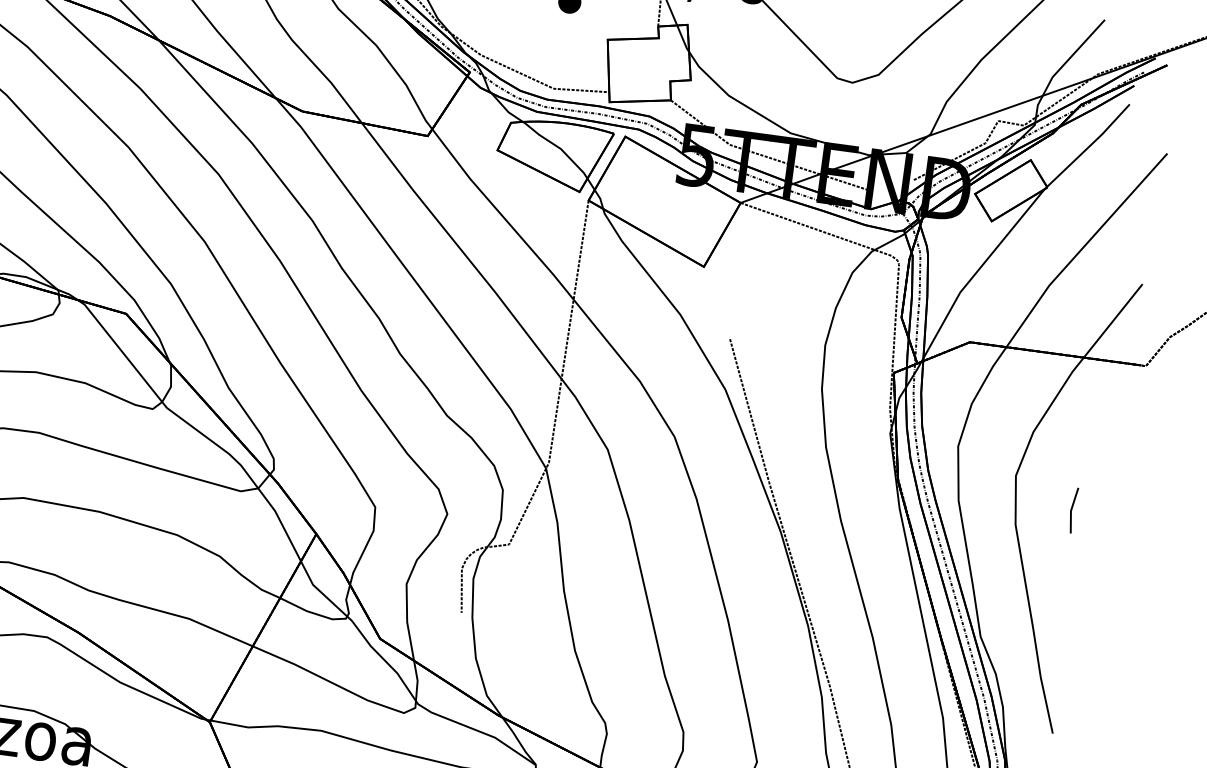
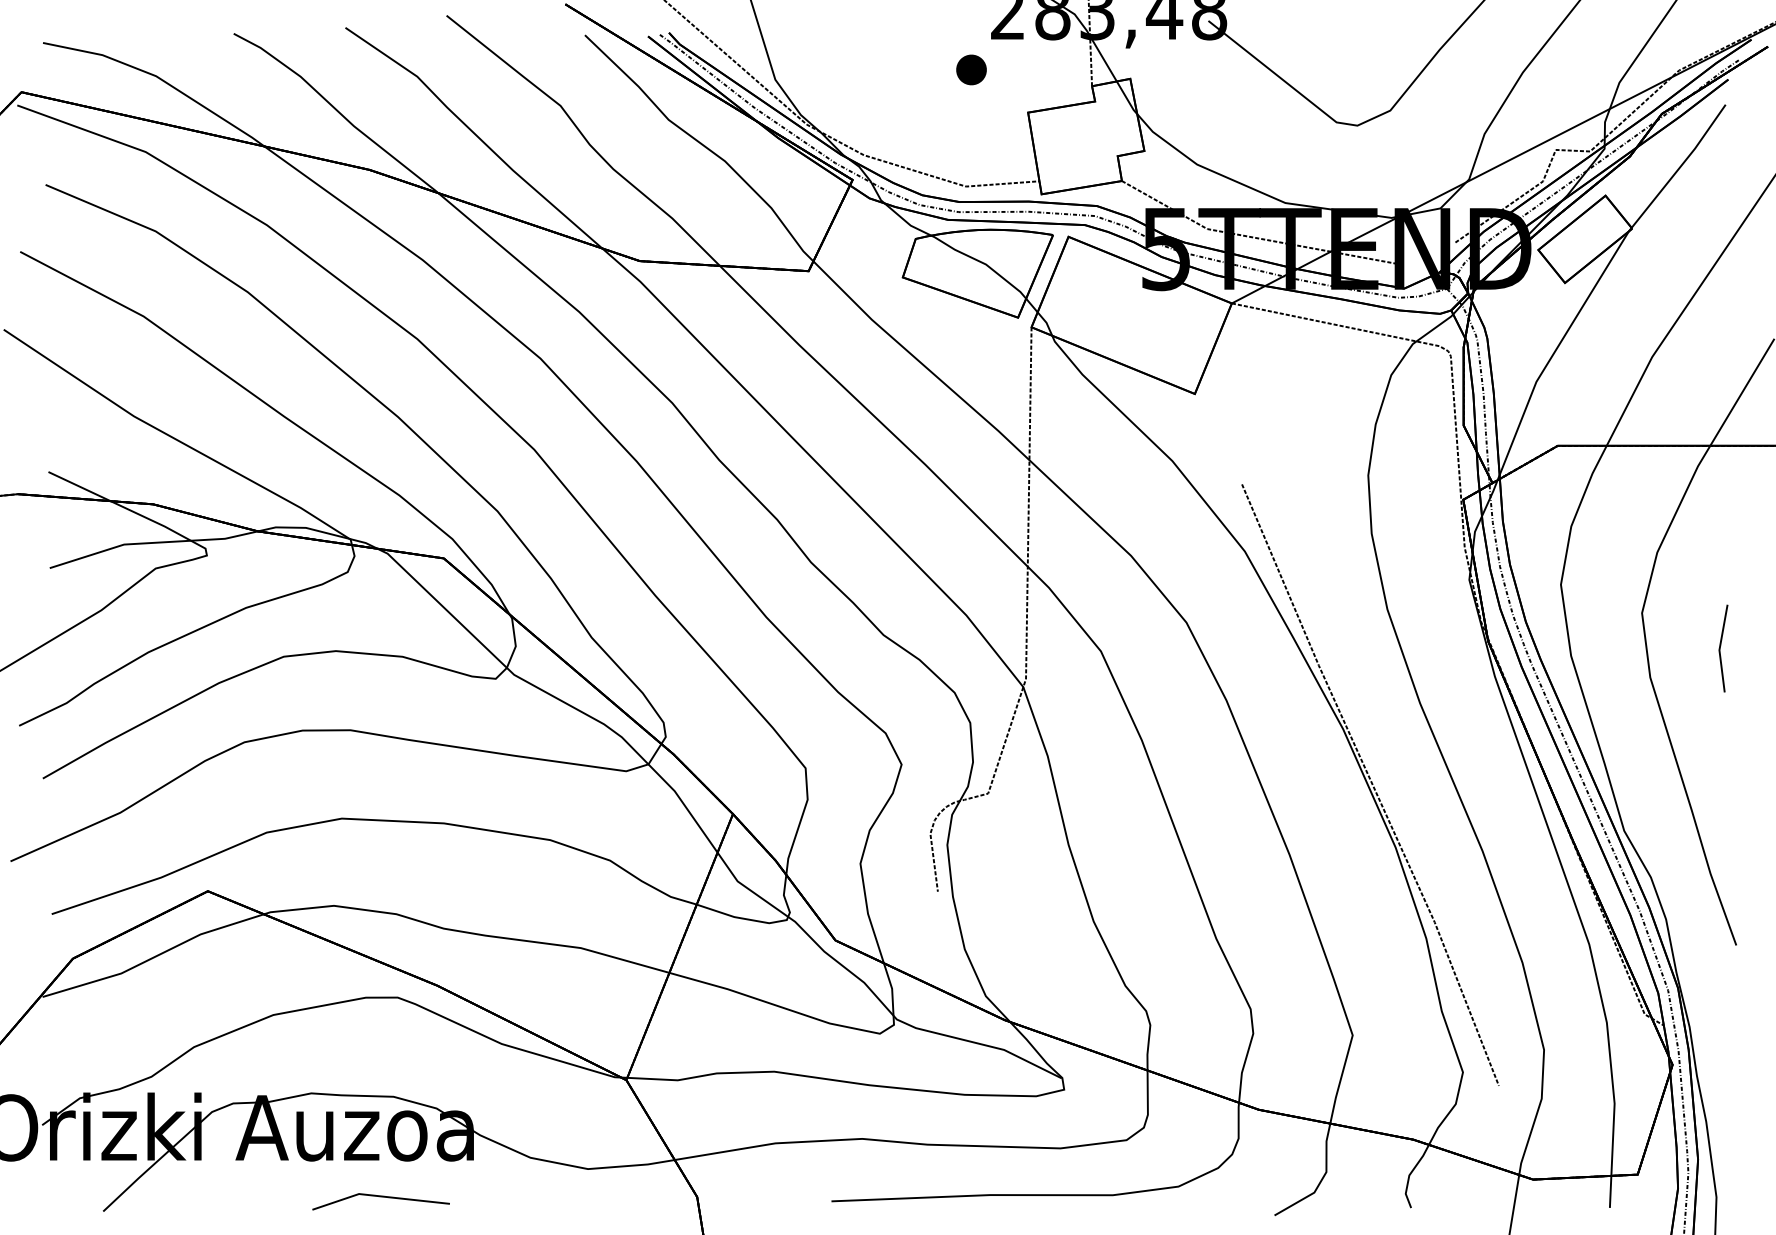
part: (1073, 510) -> (1723, 648), size x1.43

